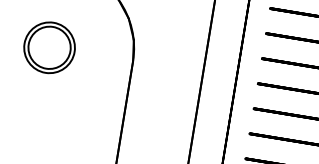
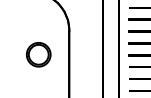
part: (49, 47) -> (38, 54), moved

